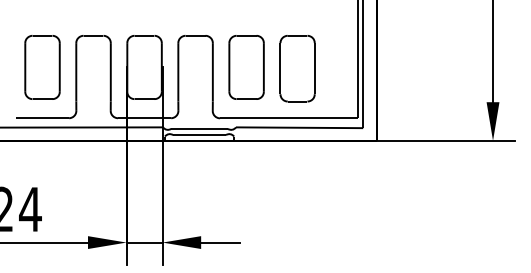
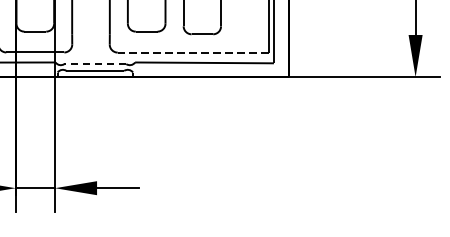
line: (288, 118) -> (192, 52), solid -> dashed
line: (199, 128) -> (95, 63), solid -> dashed

